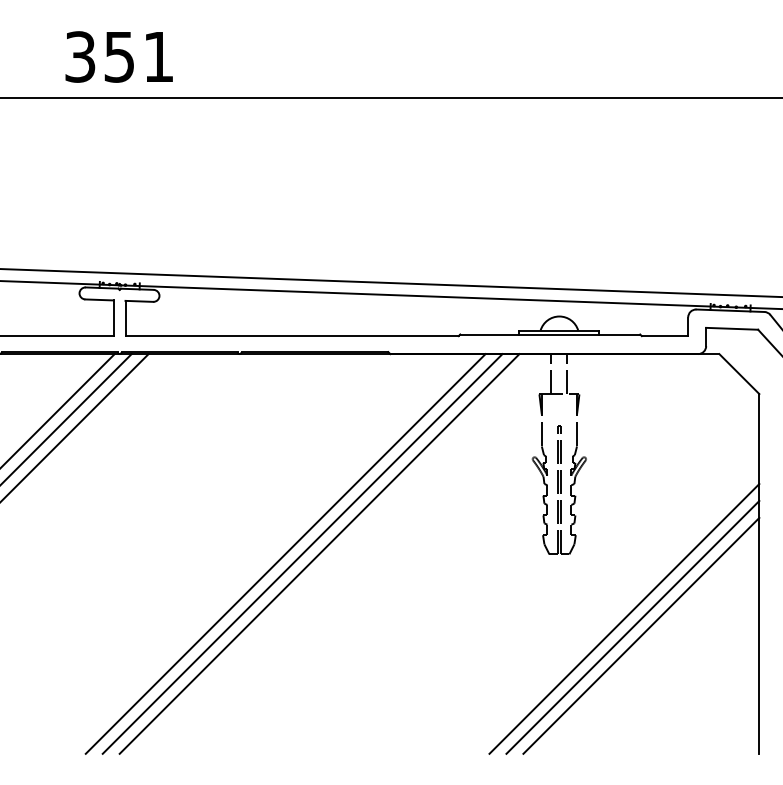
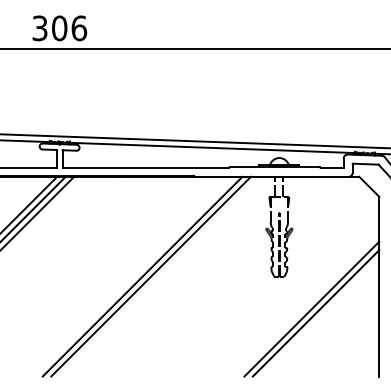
text: (139, 57) -> (69, 28), 351 -> 306
line: (319, 553) -> (159, 276), removed
line: (641, 635) -> (320, 317), removed

